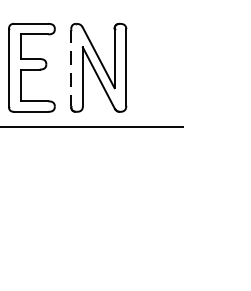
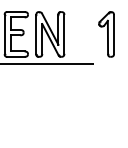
line: (71, 67) -> (36, 34), dashed -> solid
part: (208, 67) -> (106, 34), added

